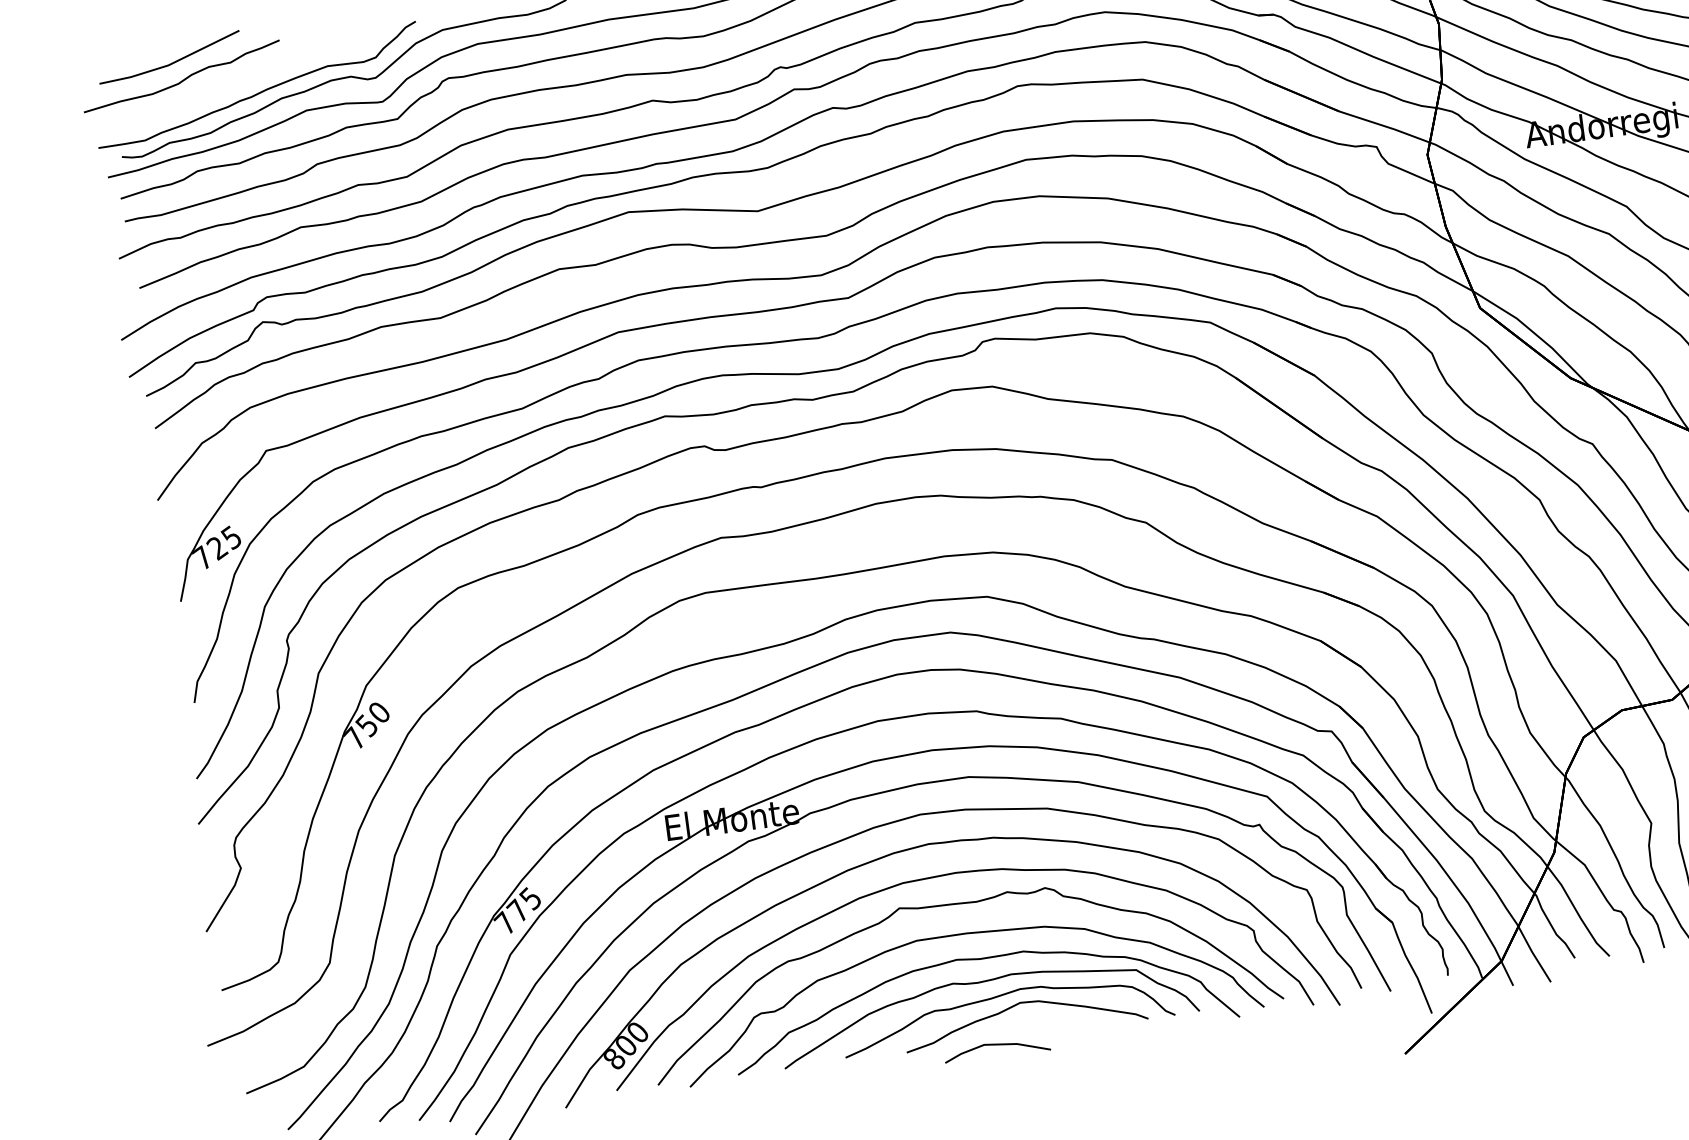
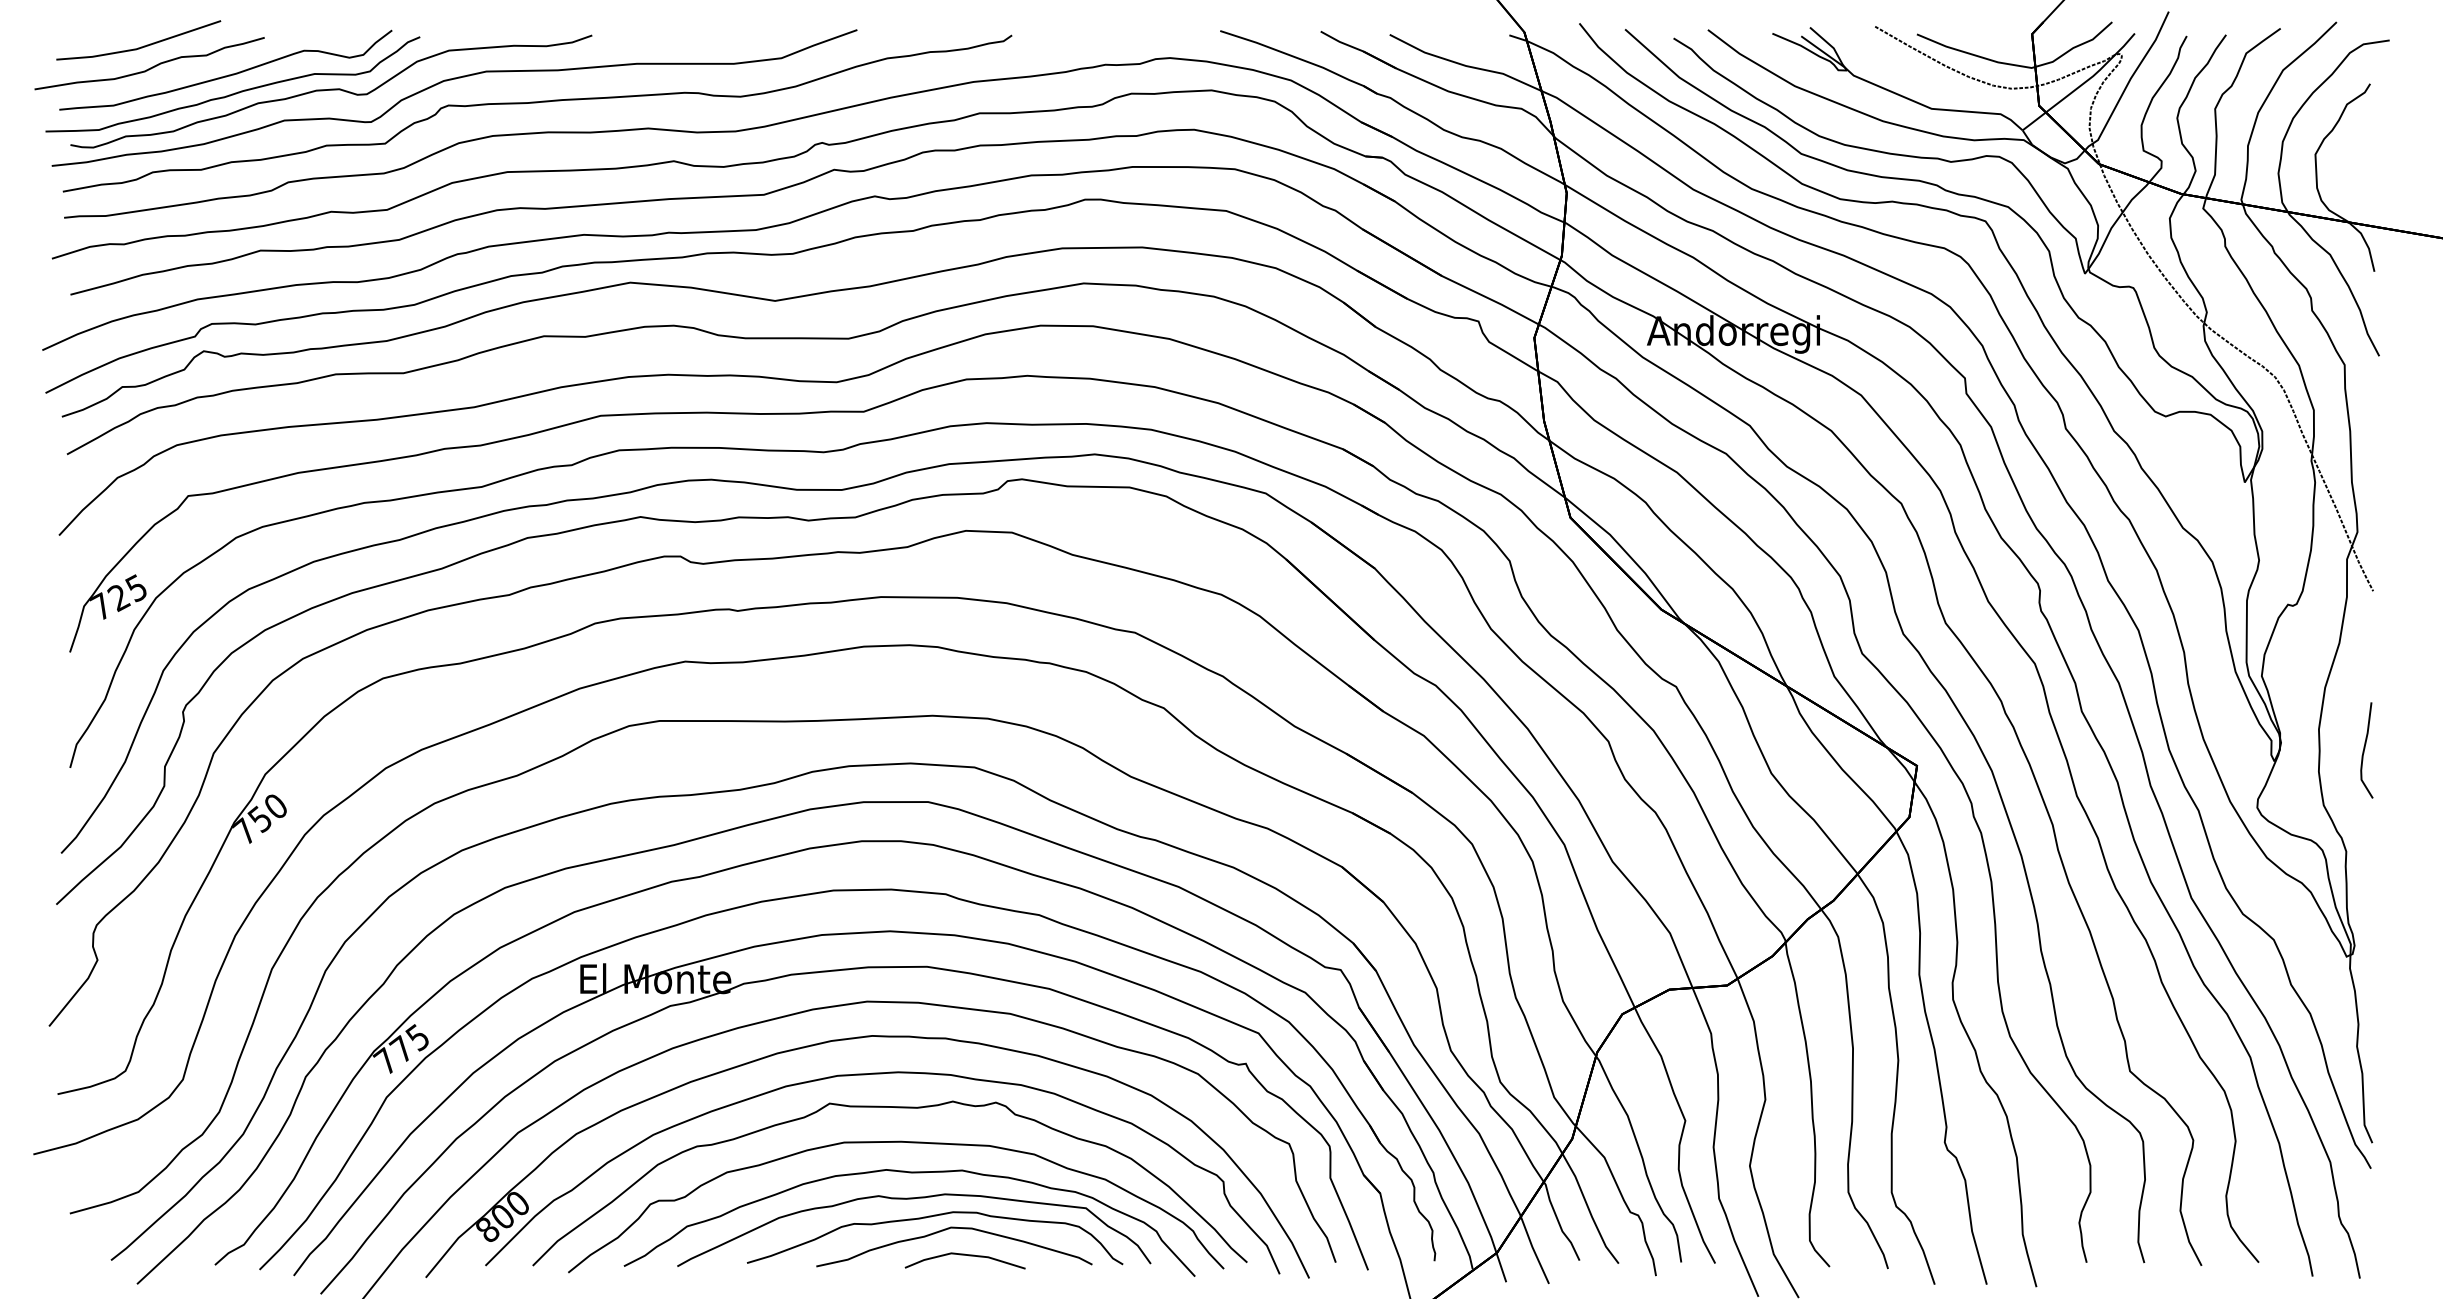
curve: (252, 76) -> (228, 74), added
line: (996, 1045) -> (964, 1255), moved

